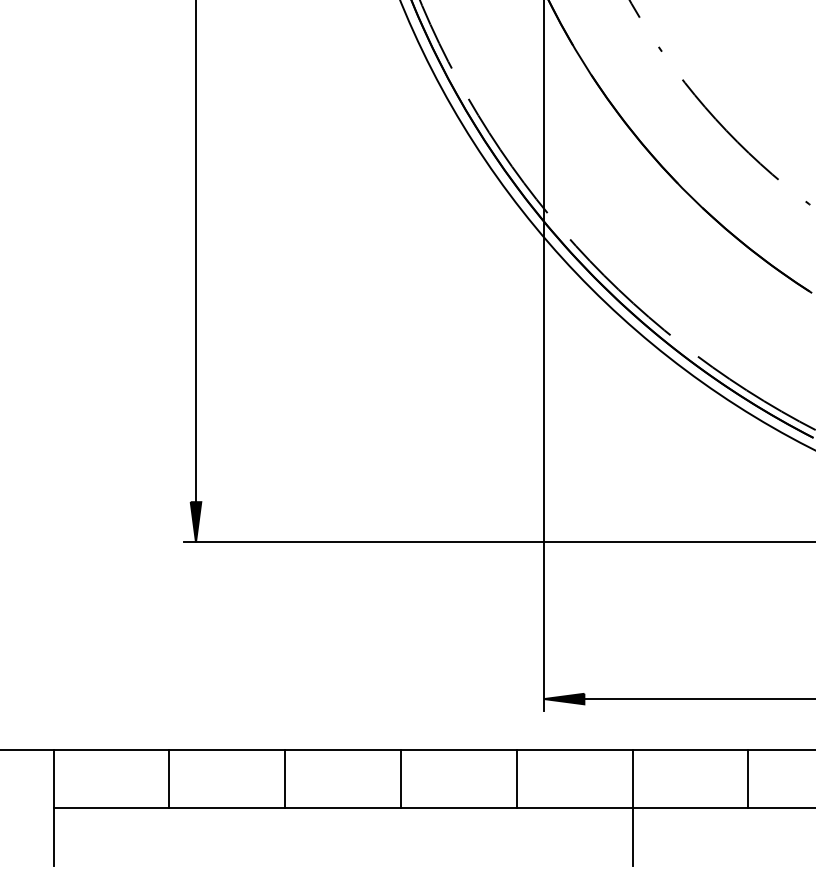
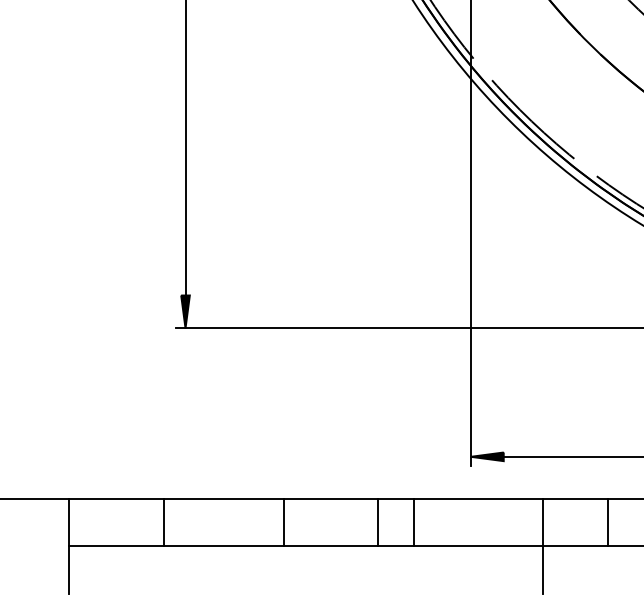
line: (285, 779) -> (284, 522), moved
line: (400, 779) -> (377, 522), moved
line: (516, 779) -> (413, 522), moved
line: (748, 779) -> (607, 522), moved

